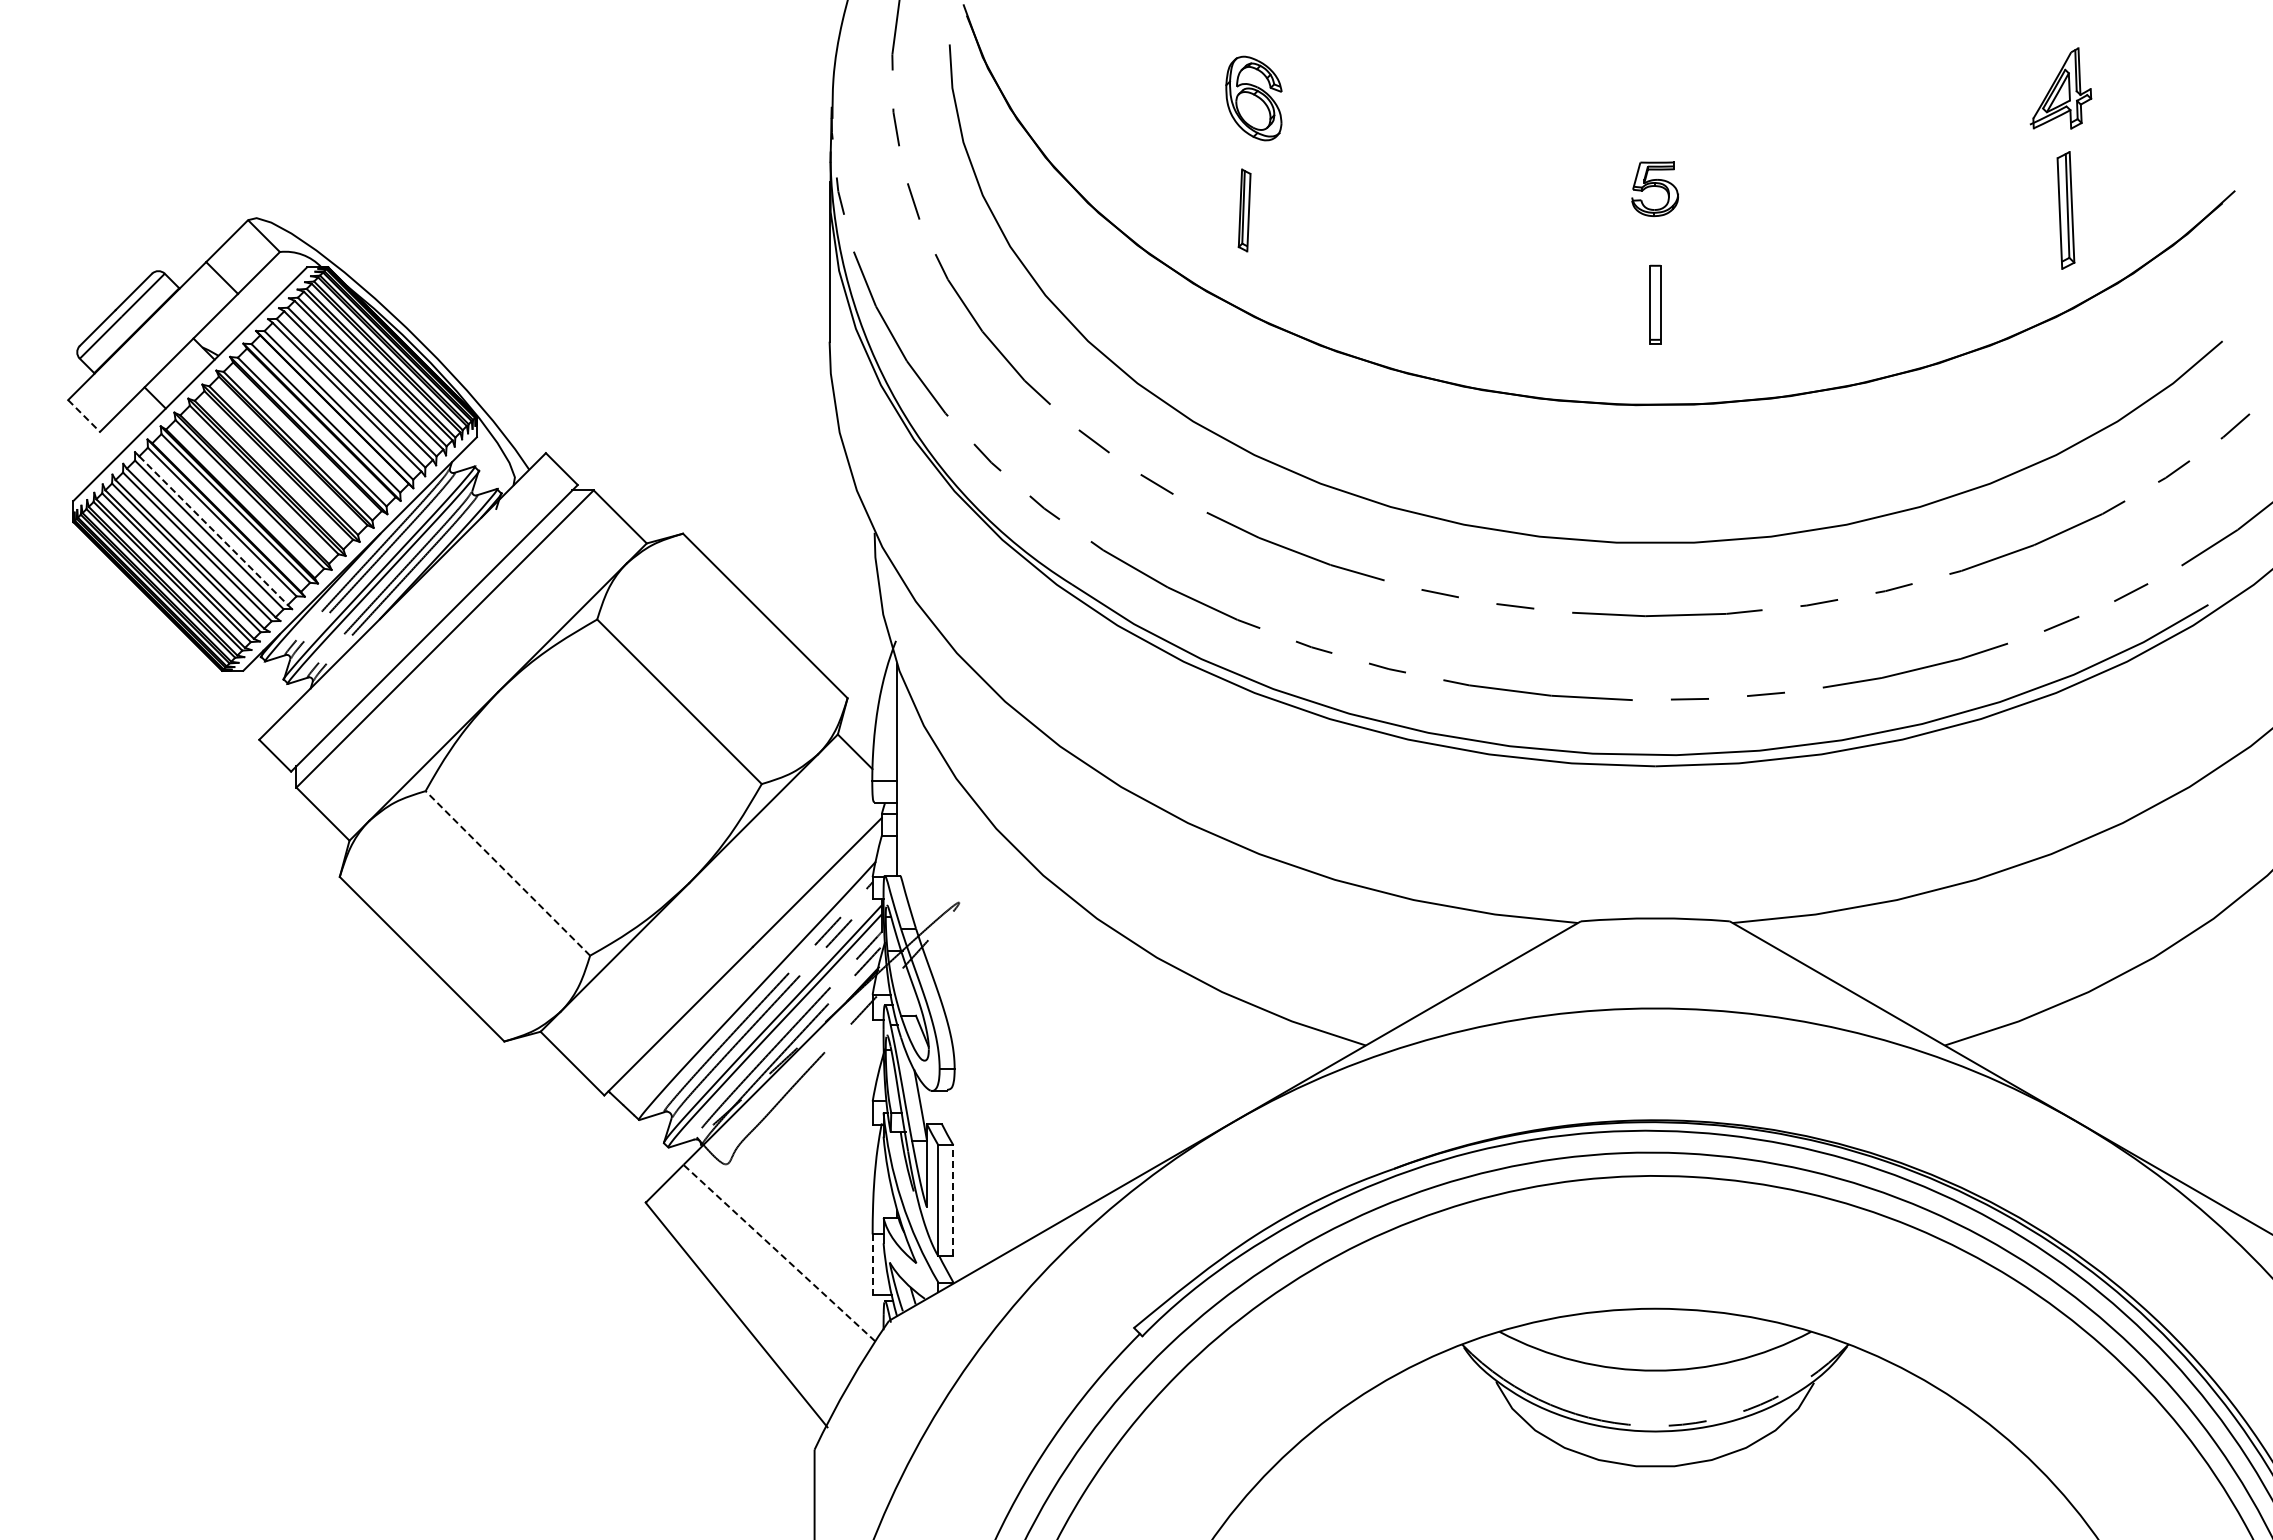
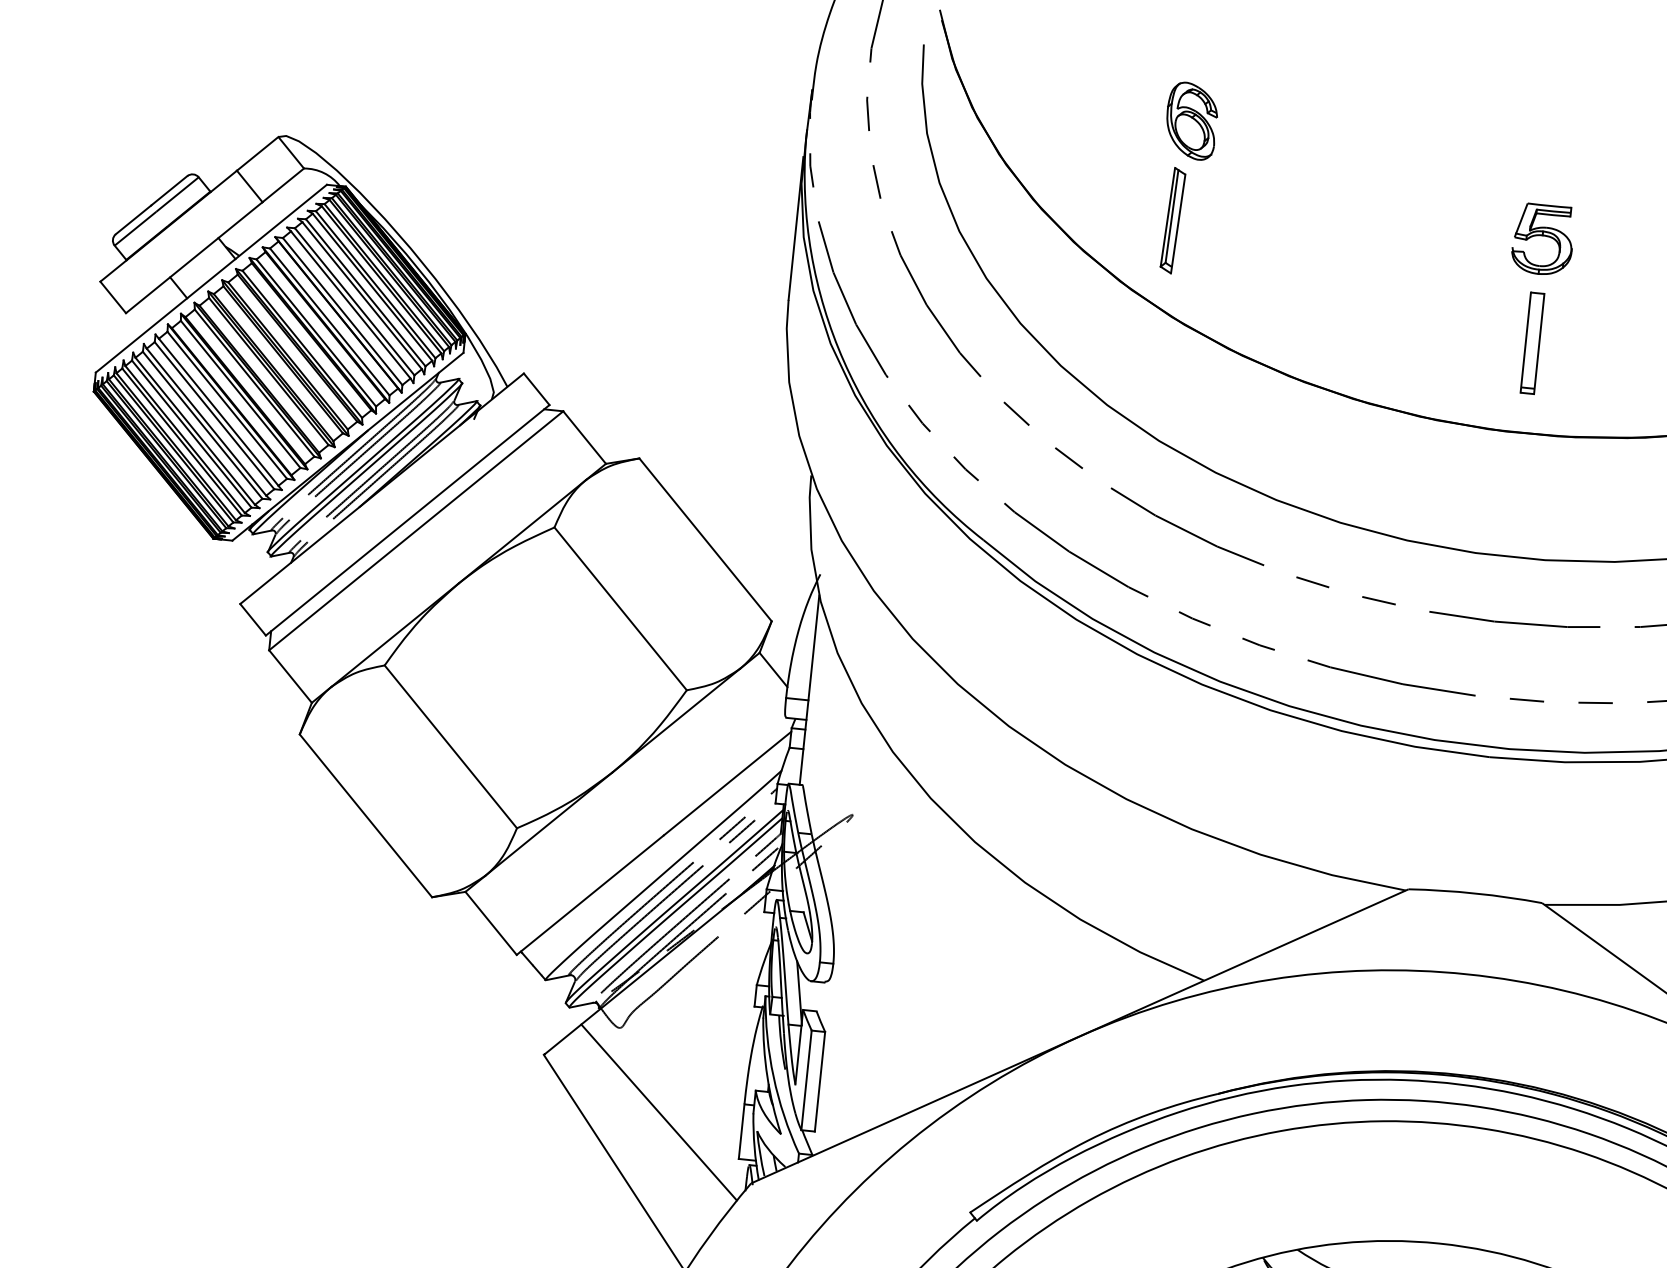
part: (1654, 189) -> (1542, 239), size x1.43
part: (1244, 210) -> (1172, 220), size x1.43
part: (1655, 304) -> (1532, 343), size x1.43
line: (84, 416) -> (113, 297), dashed -> solid
line: (213, 531) -> (218, 412), dashed -> solid
line: (507, 873) -> (450, 746), dashed -> solid
line: (953, 1200) -> (820, 1081), dashed -> solid
line: (779, 1252) -> (659, 1111), dashed -> solid
line: (872, 1265) -> (741, 1132), dashed -> solid

